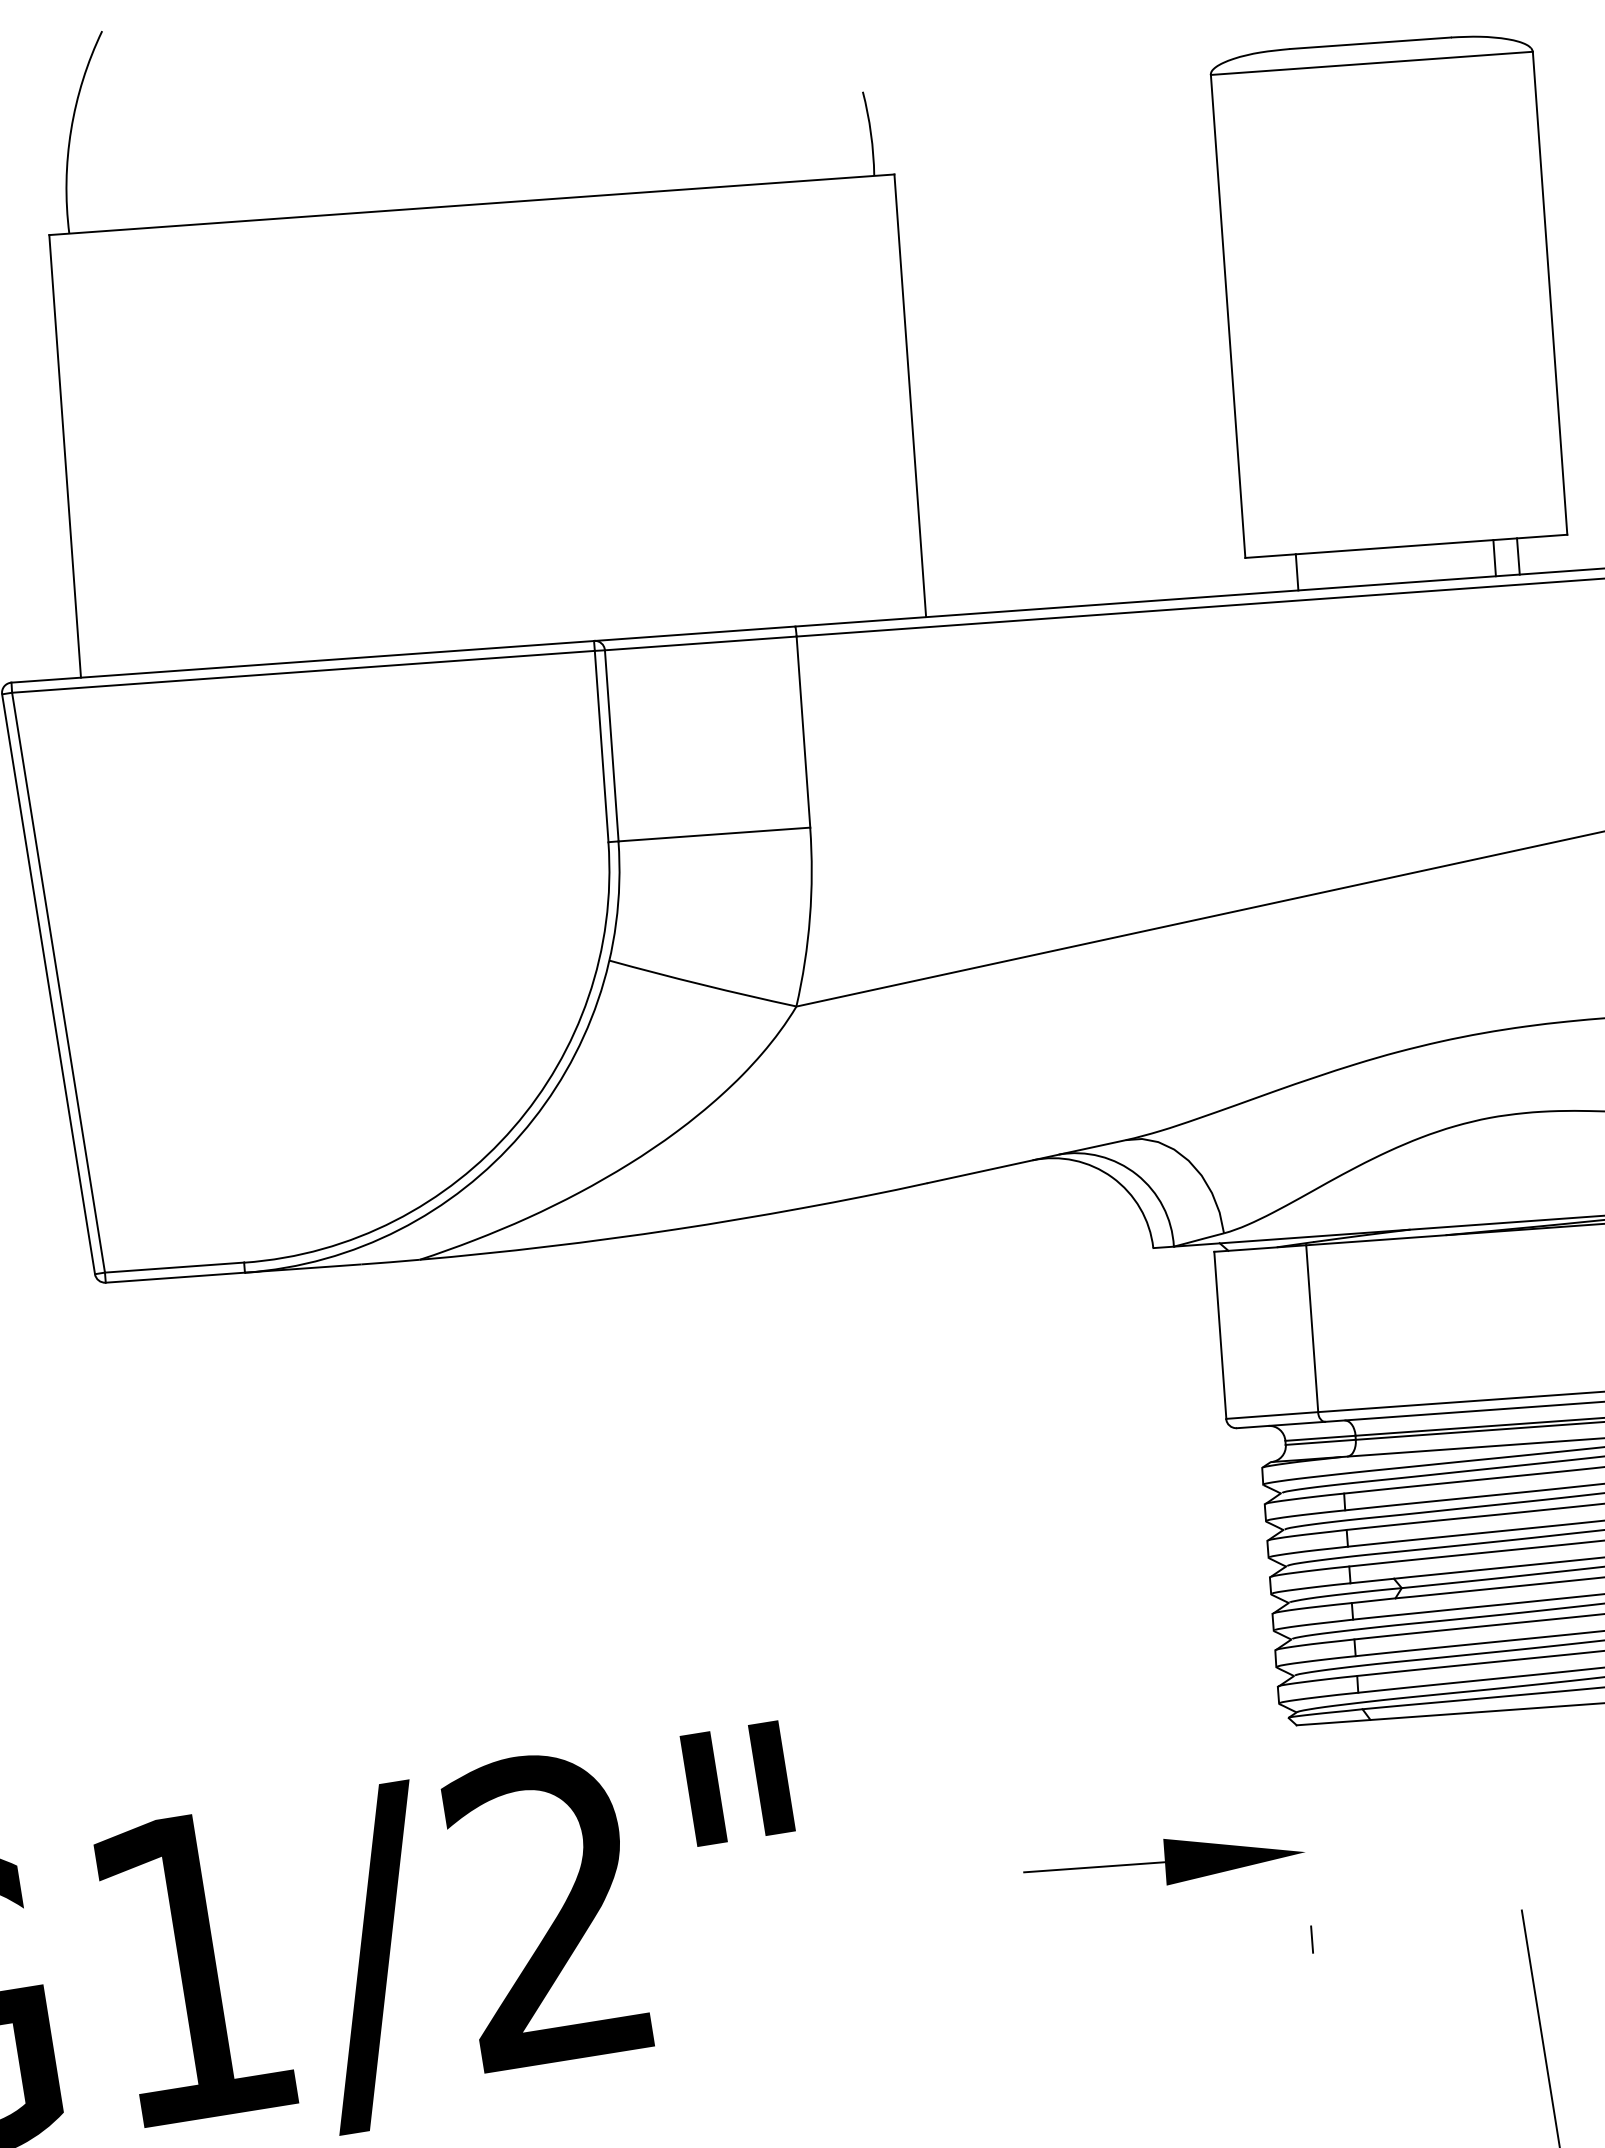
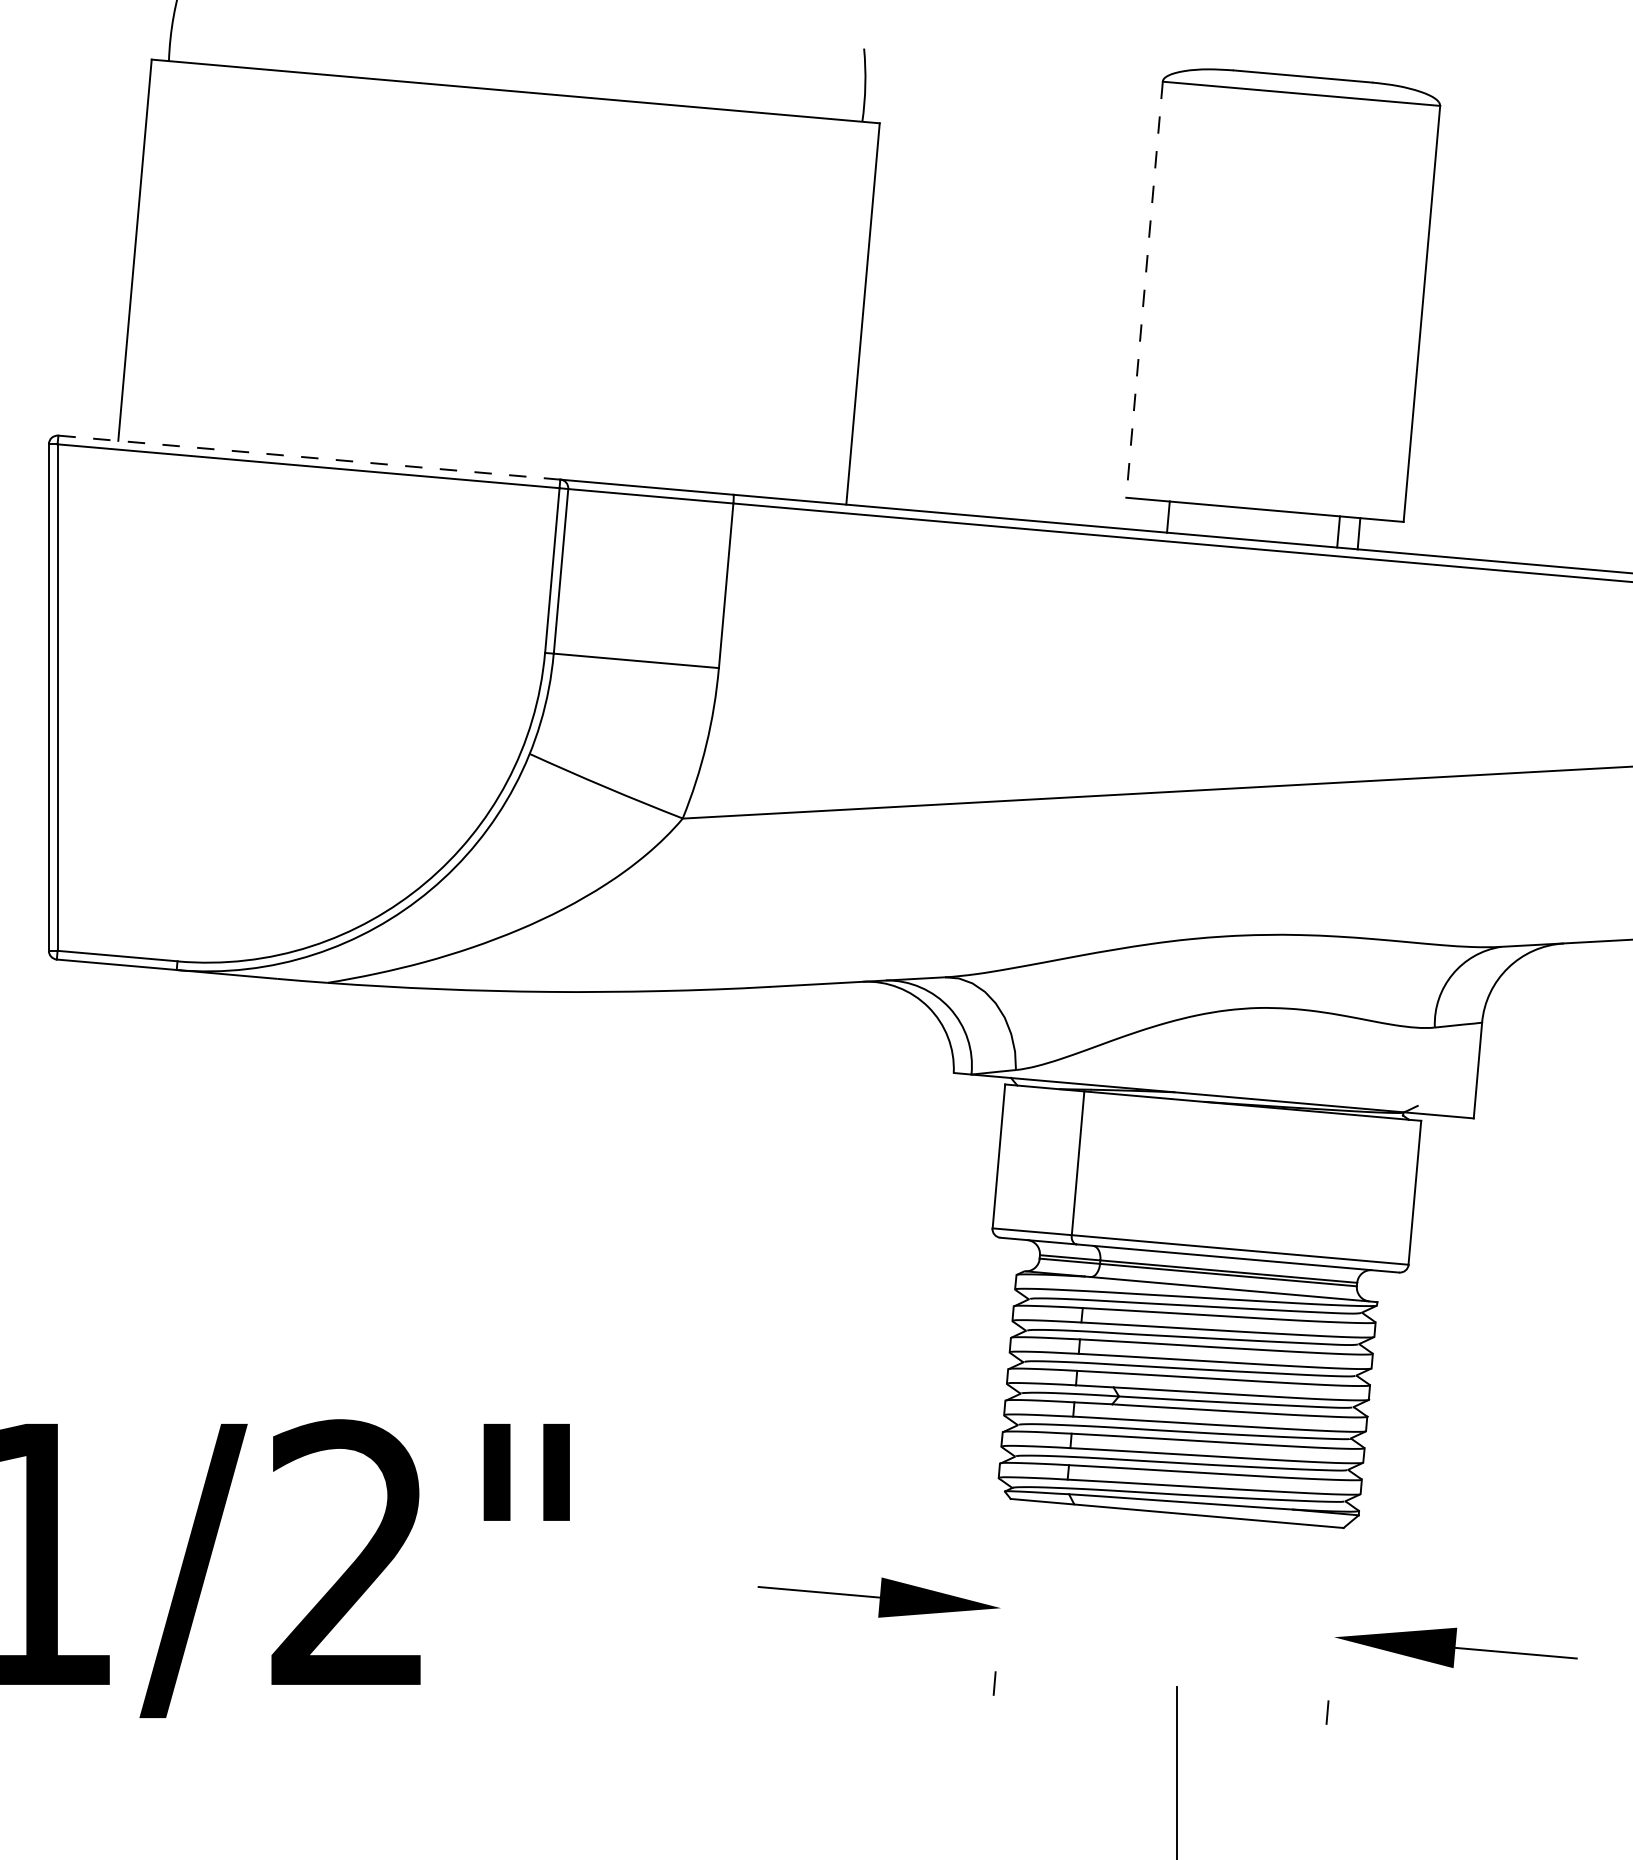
line: (1228, 316) -> (1144, 289), solid -> dashed
line: (302, 661) -> (309, 457), solid -> dashed

